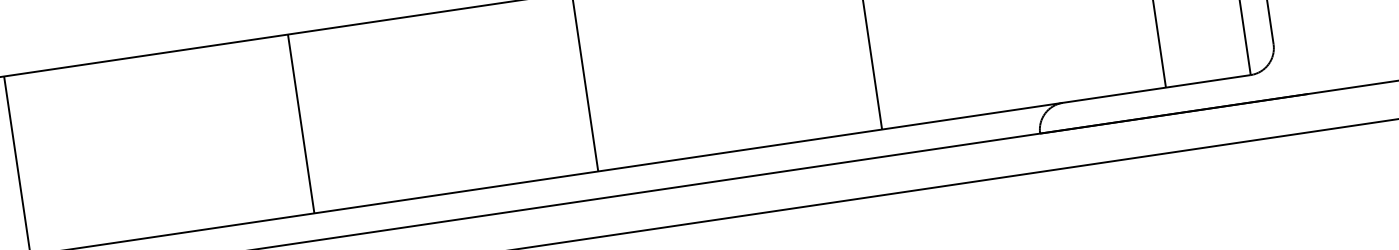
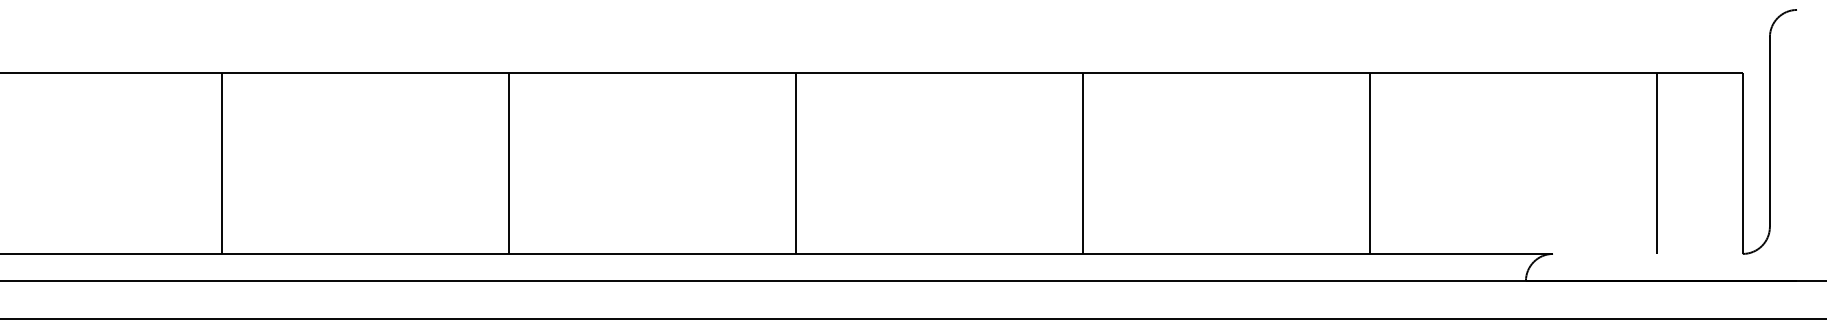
line: (1156, 88) -> (1647, 253), removed

